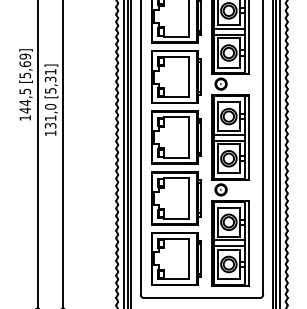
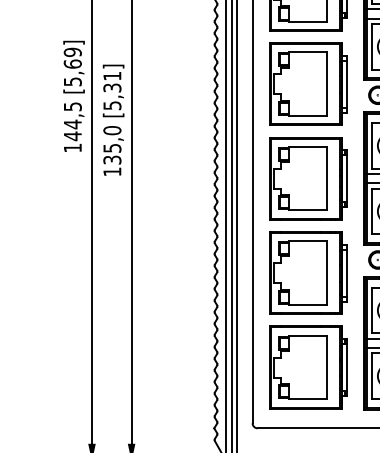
text: (50, 117) -> (112, 147), 131,0 -> 135,0

